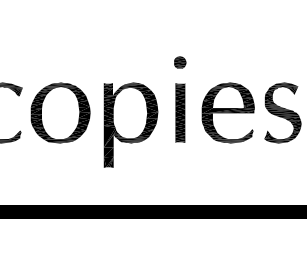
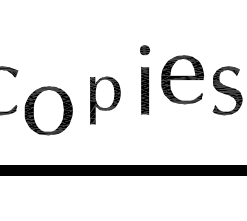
part: (60, 112) -> (48, 110), moved
part: (228, 112) -> (182, 79), moved
part: (131, 125) -> (105, 100), size x0.7

